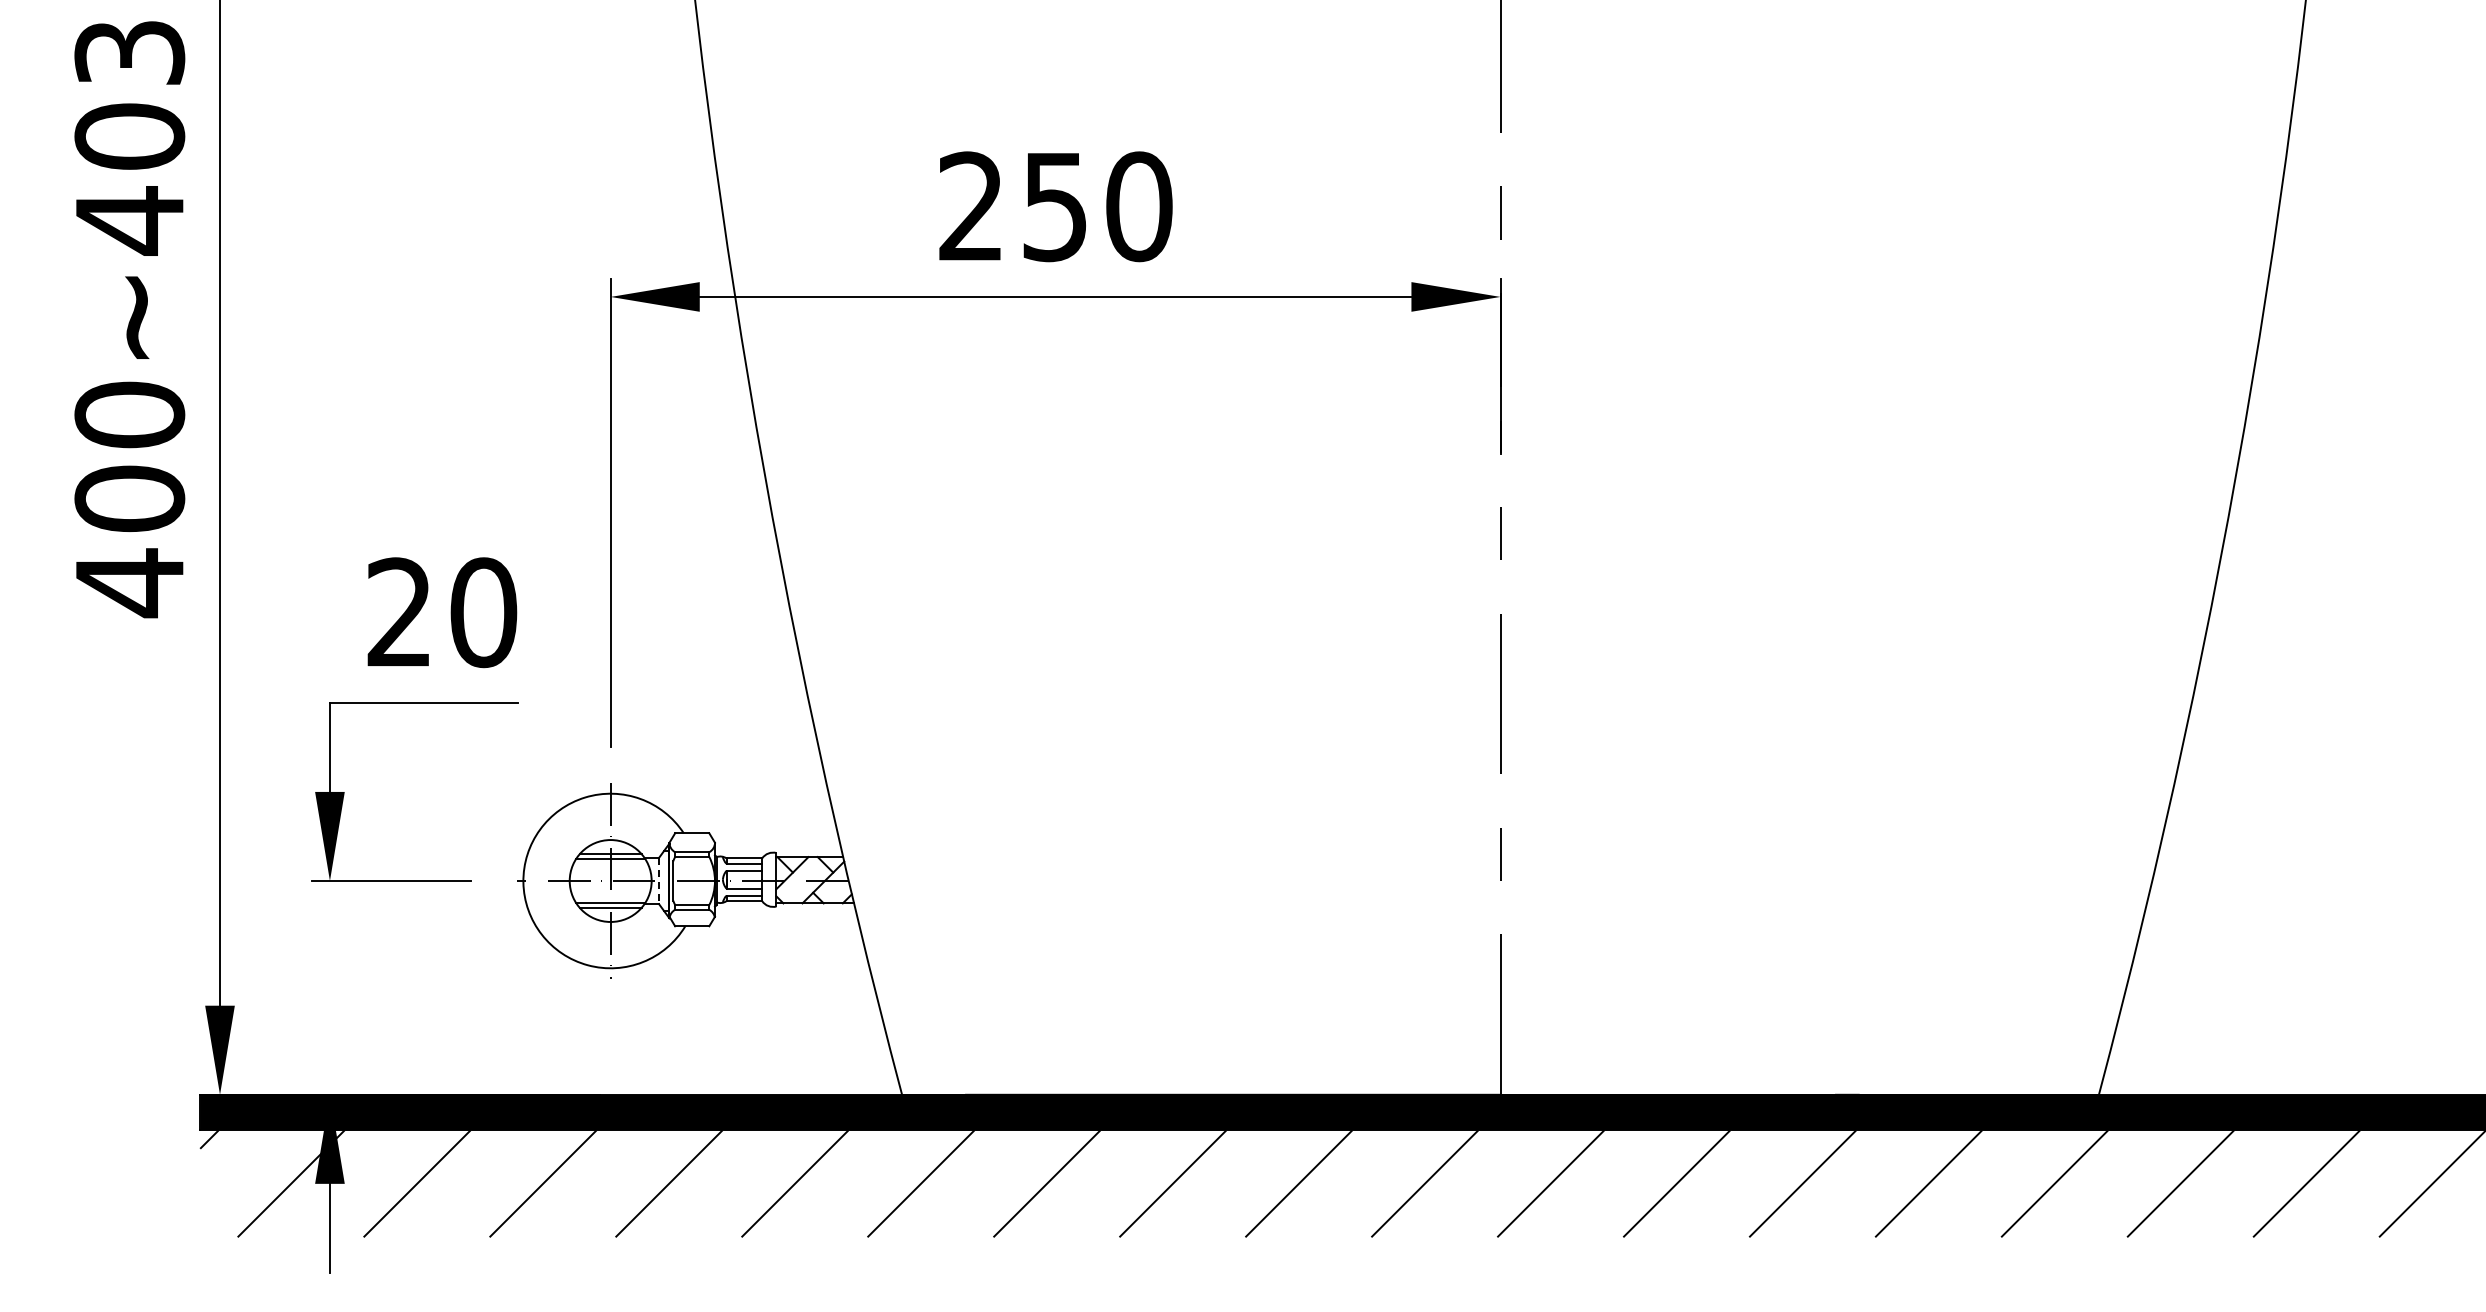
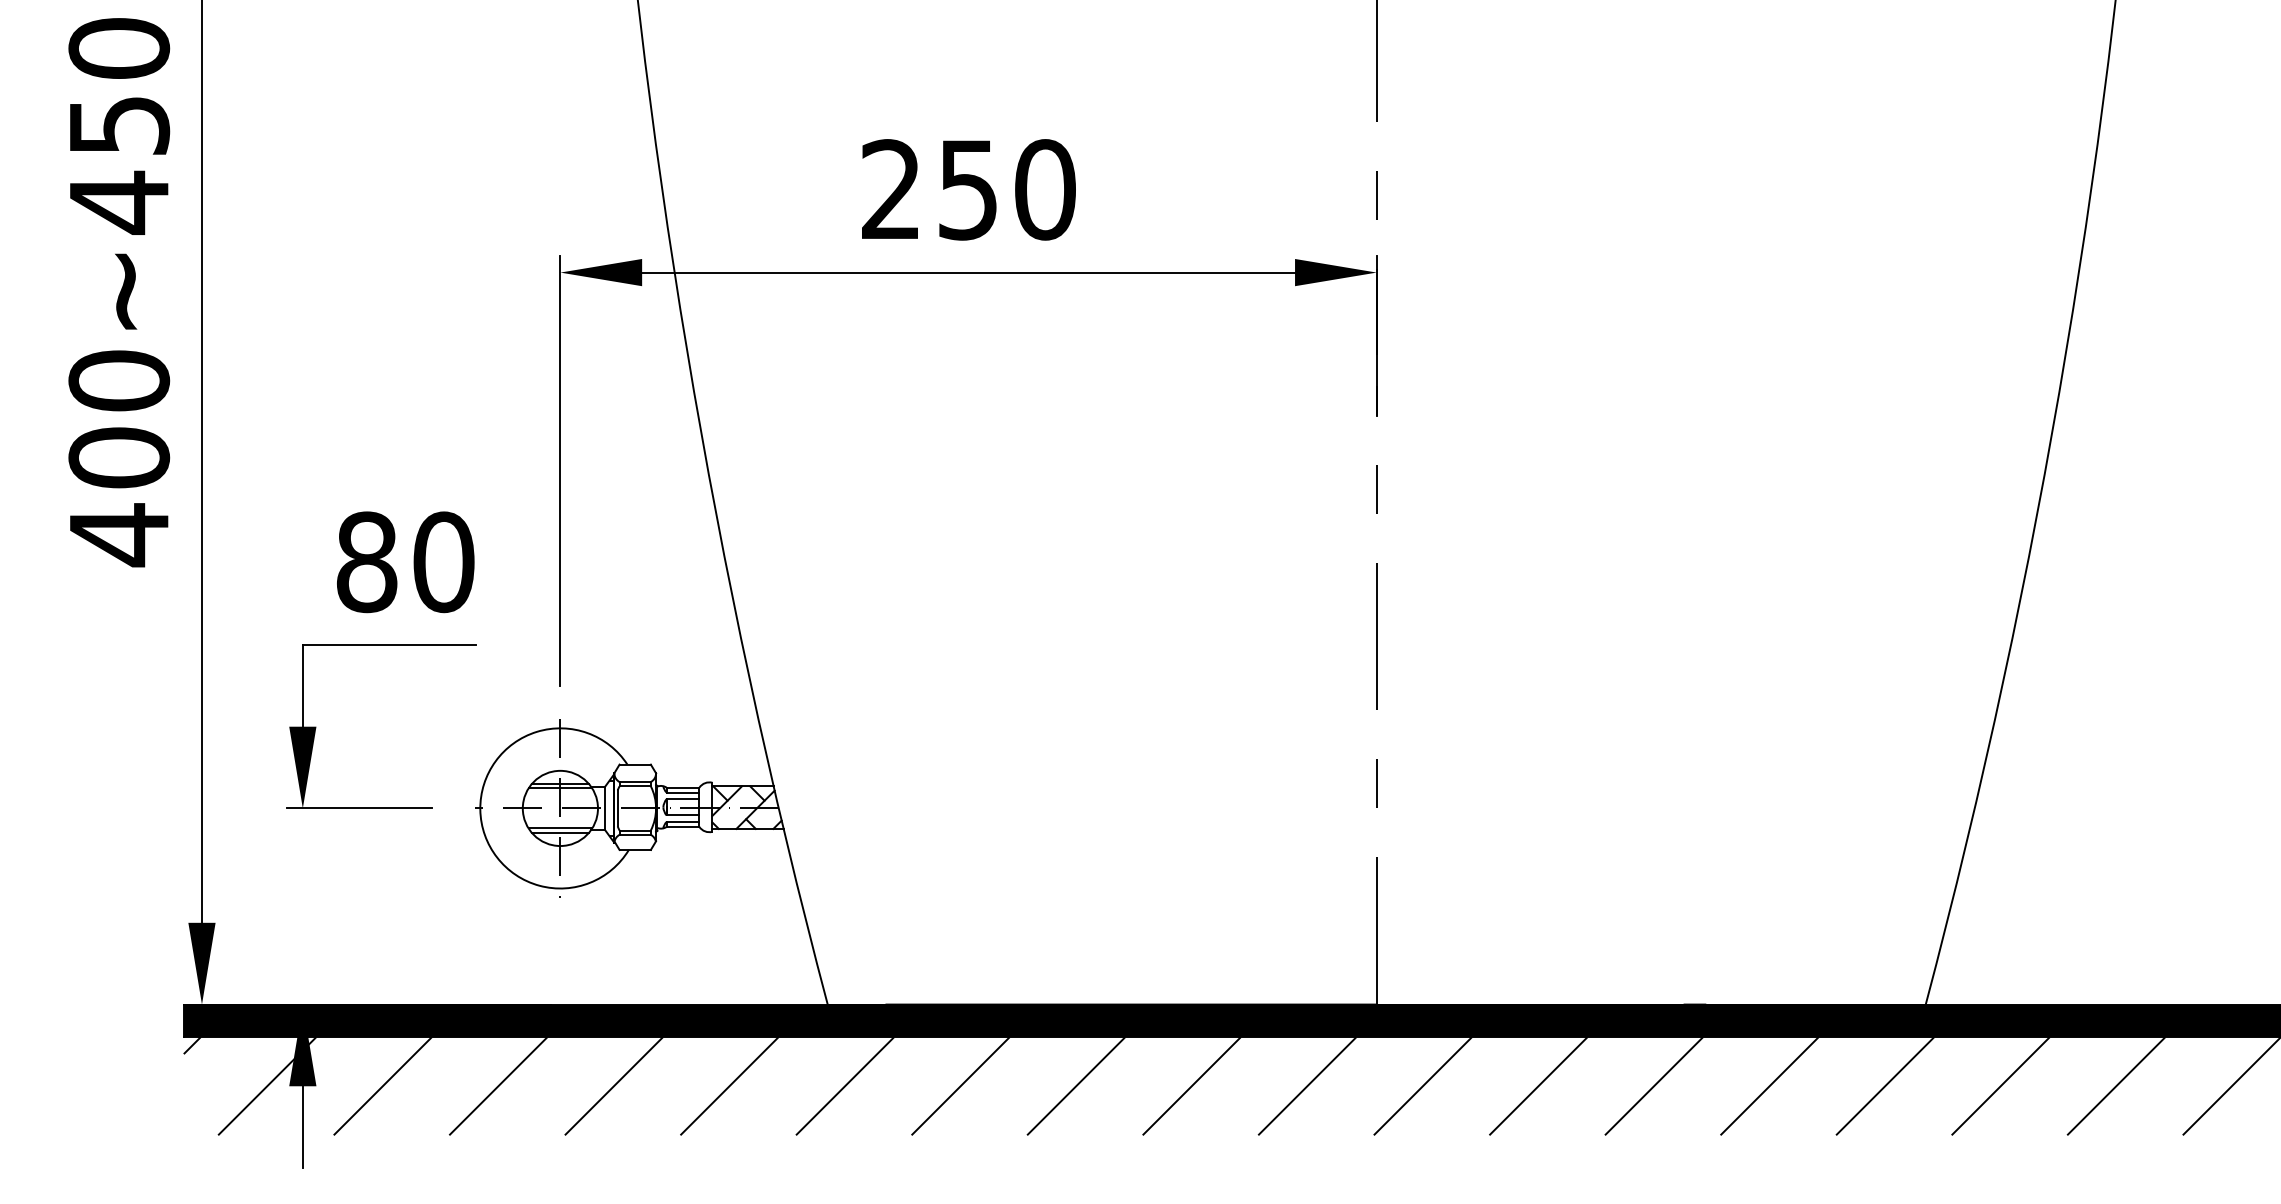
text: (130, 94) -> (119, 86), 400~403 -> 400~450
text: (400, 612) -> (367, 562), 20 -> 80
line: (658, 881) -> (604, 808), dashed -> solid

